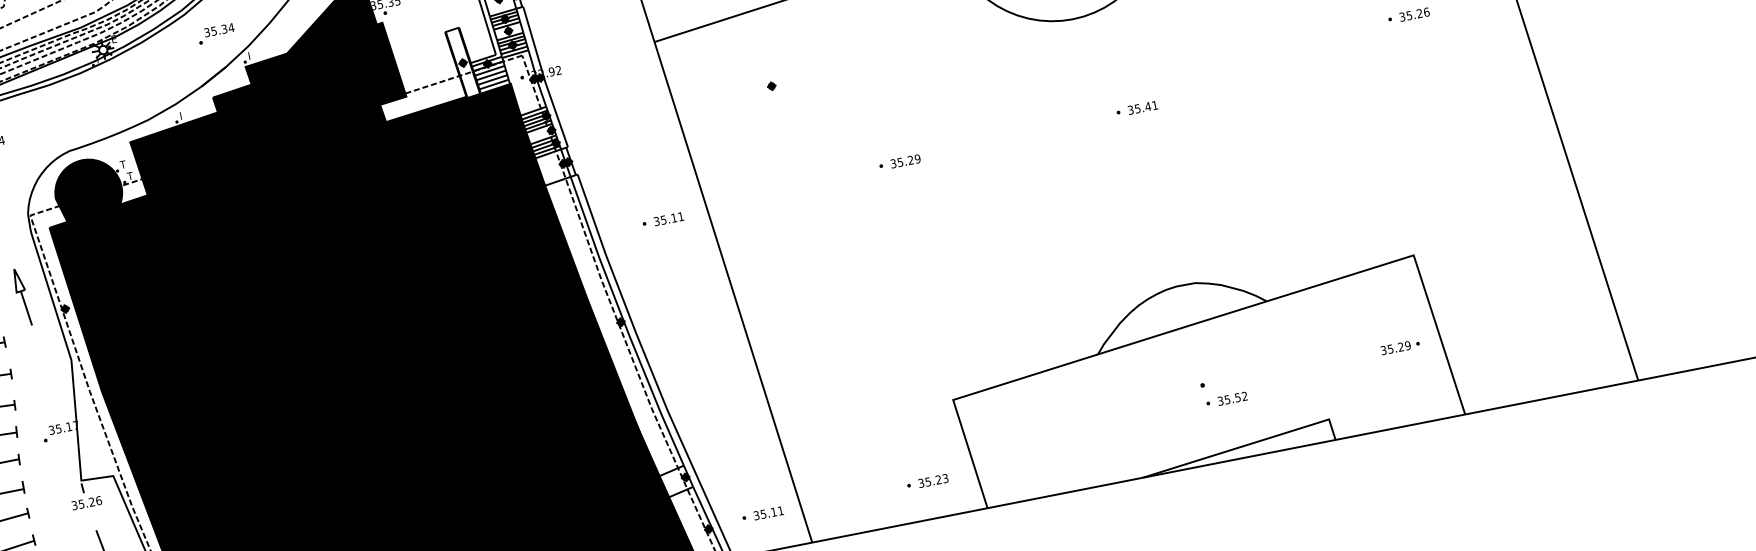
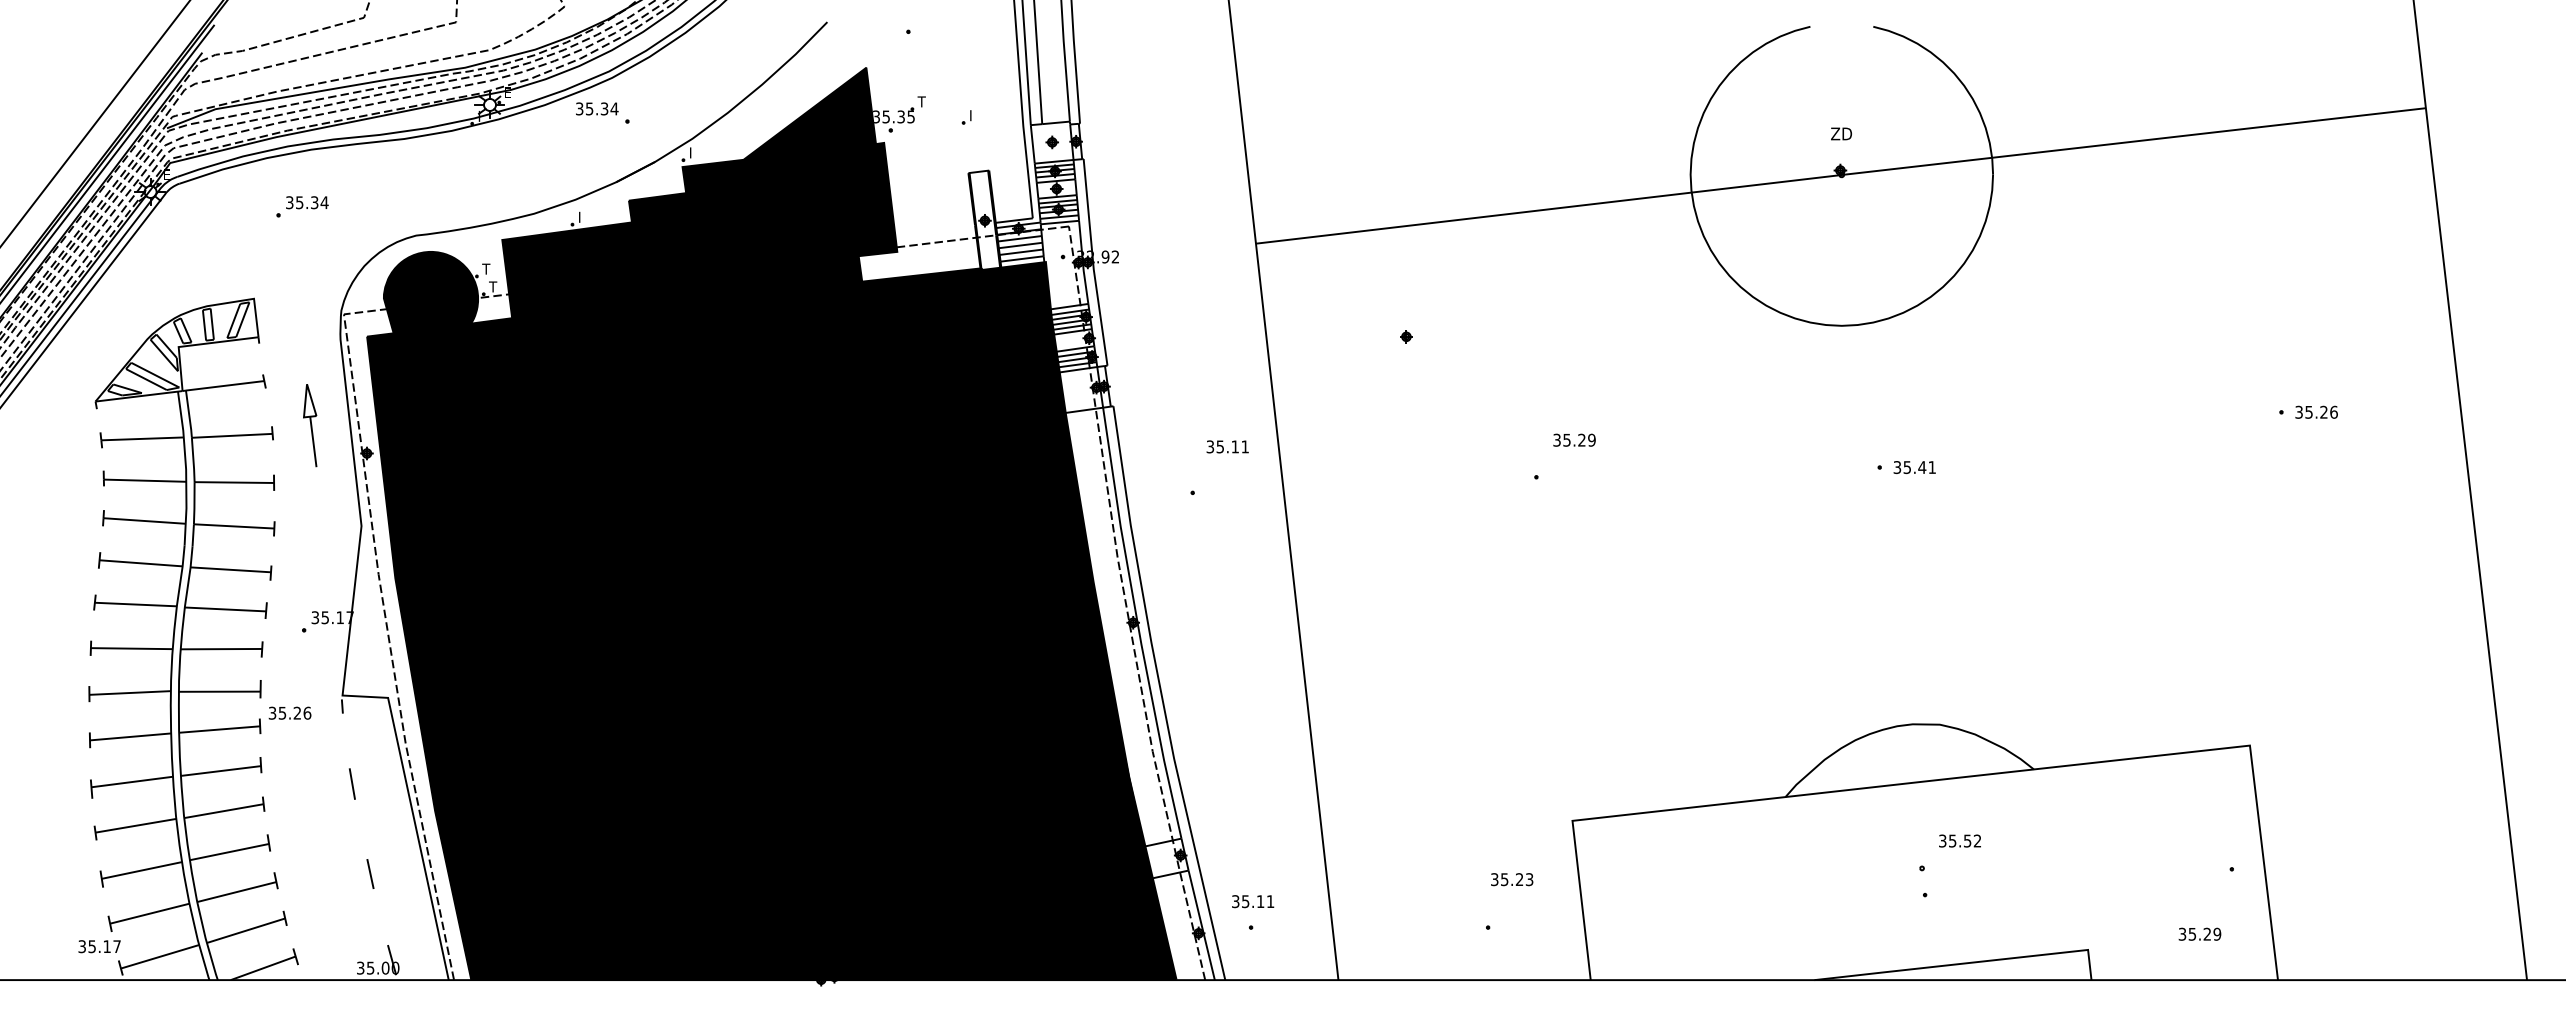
text: (219, 29) -> (597, 108), moved
text: (905, 160) -> (1574, 439), moved
text: (668, 218) -> (1227, 446), moved
text: (1395, 347) -> (2199, 933), moved
text: (1232, 398) -> (1959, 840), moved
text: (933, 480) -> (1512, 879), moved
text: (86, 502) -> (289, 712), moved
text: (768, 513) -> (1253, 901), moved

